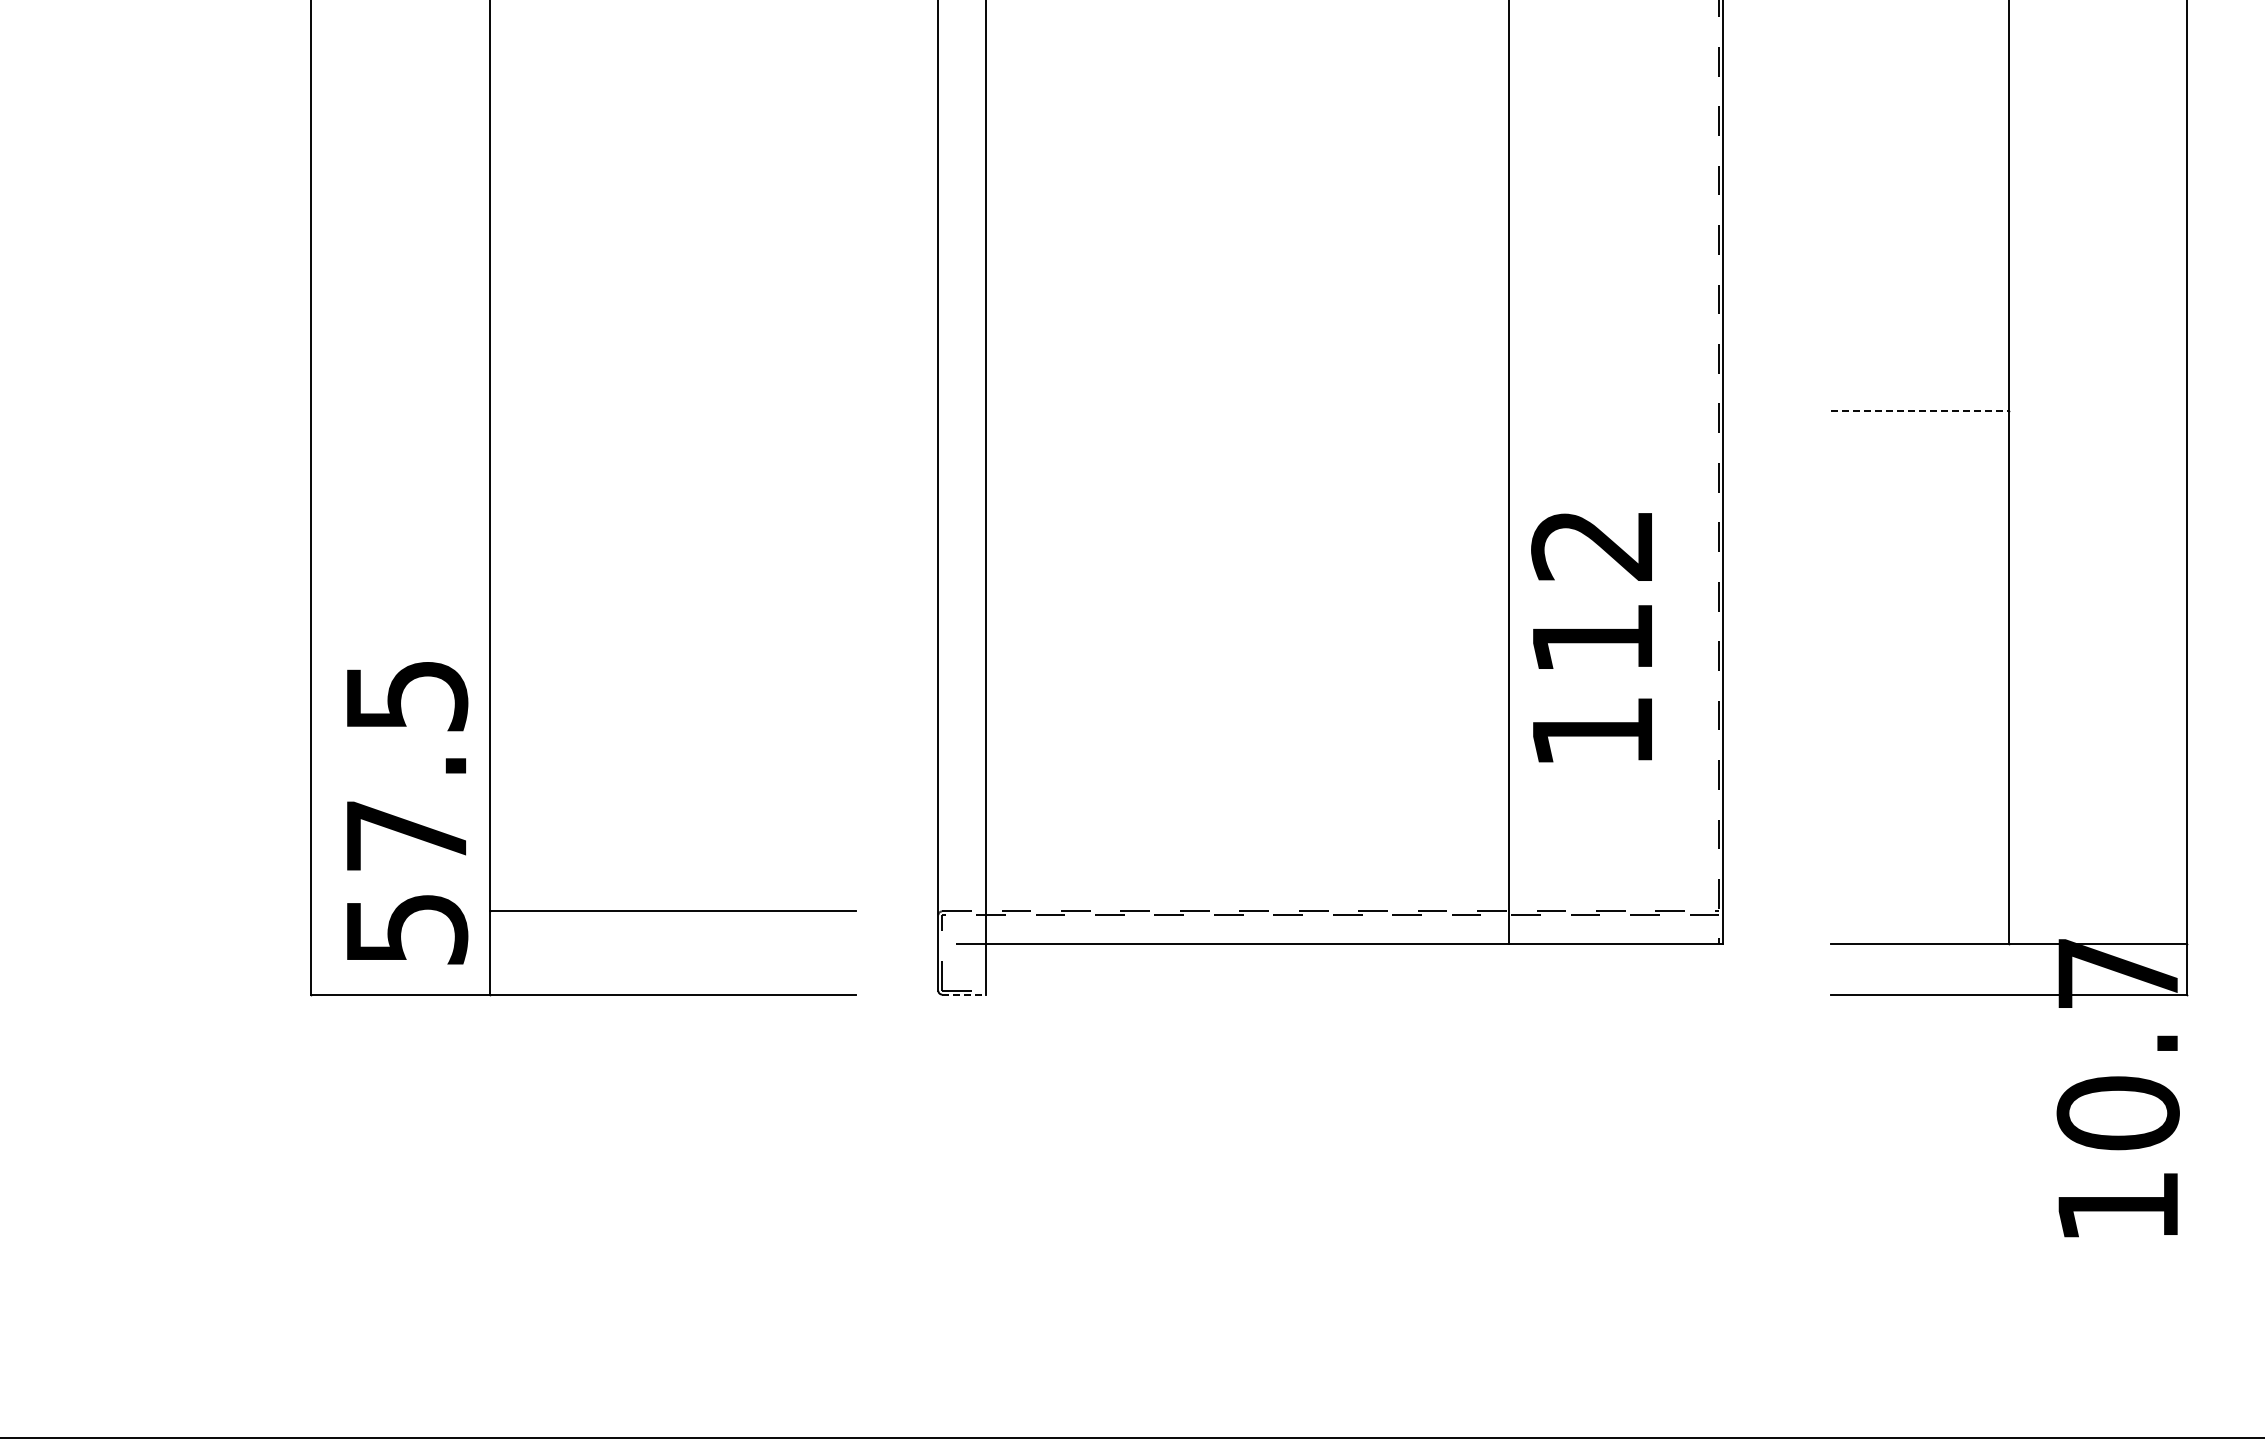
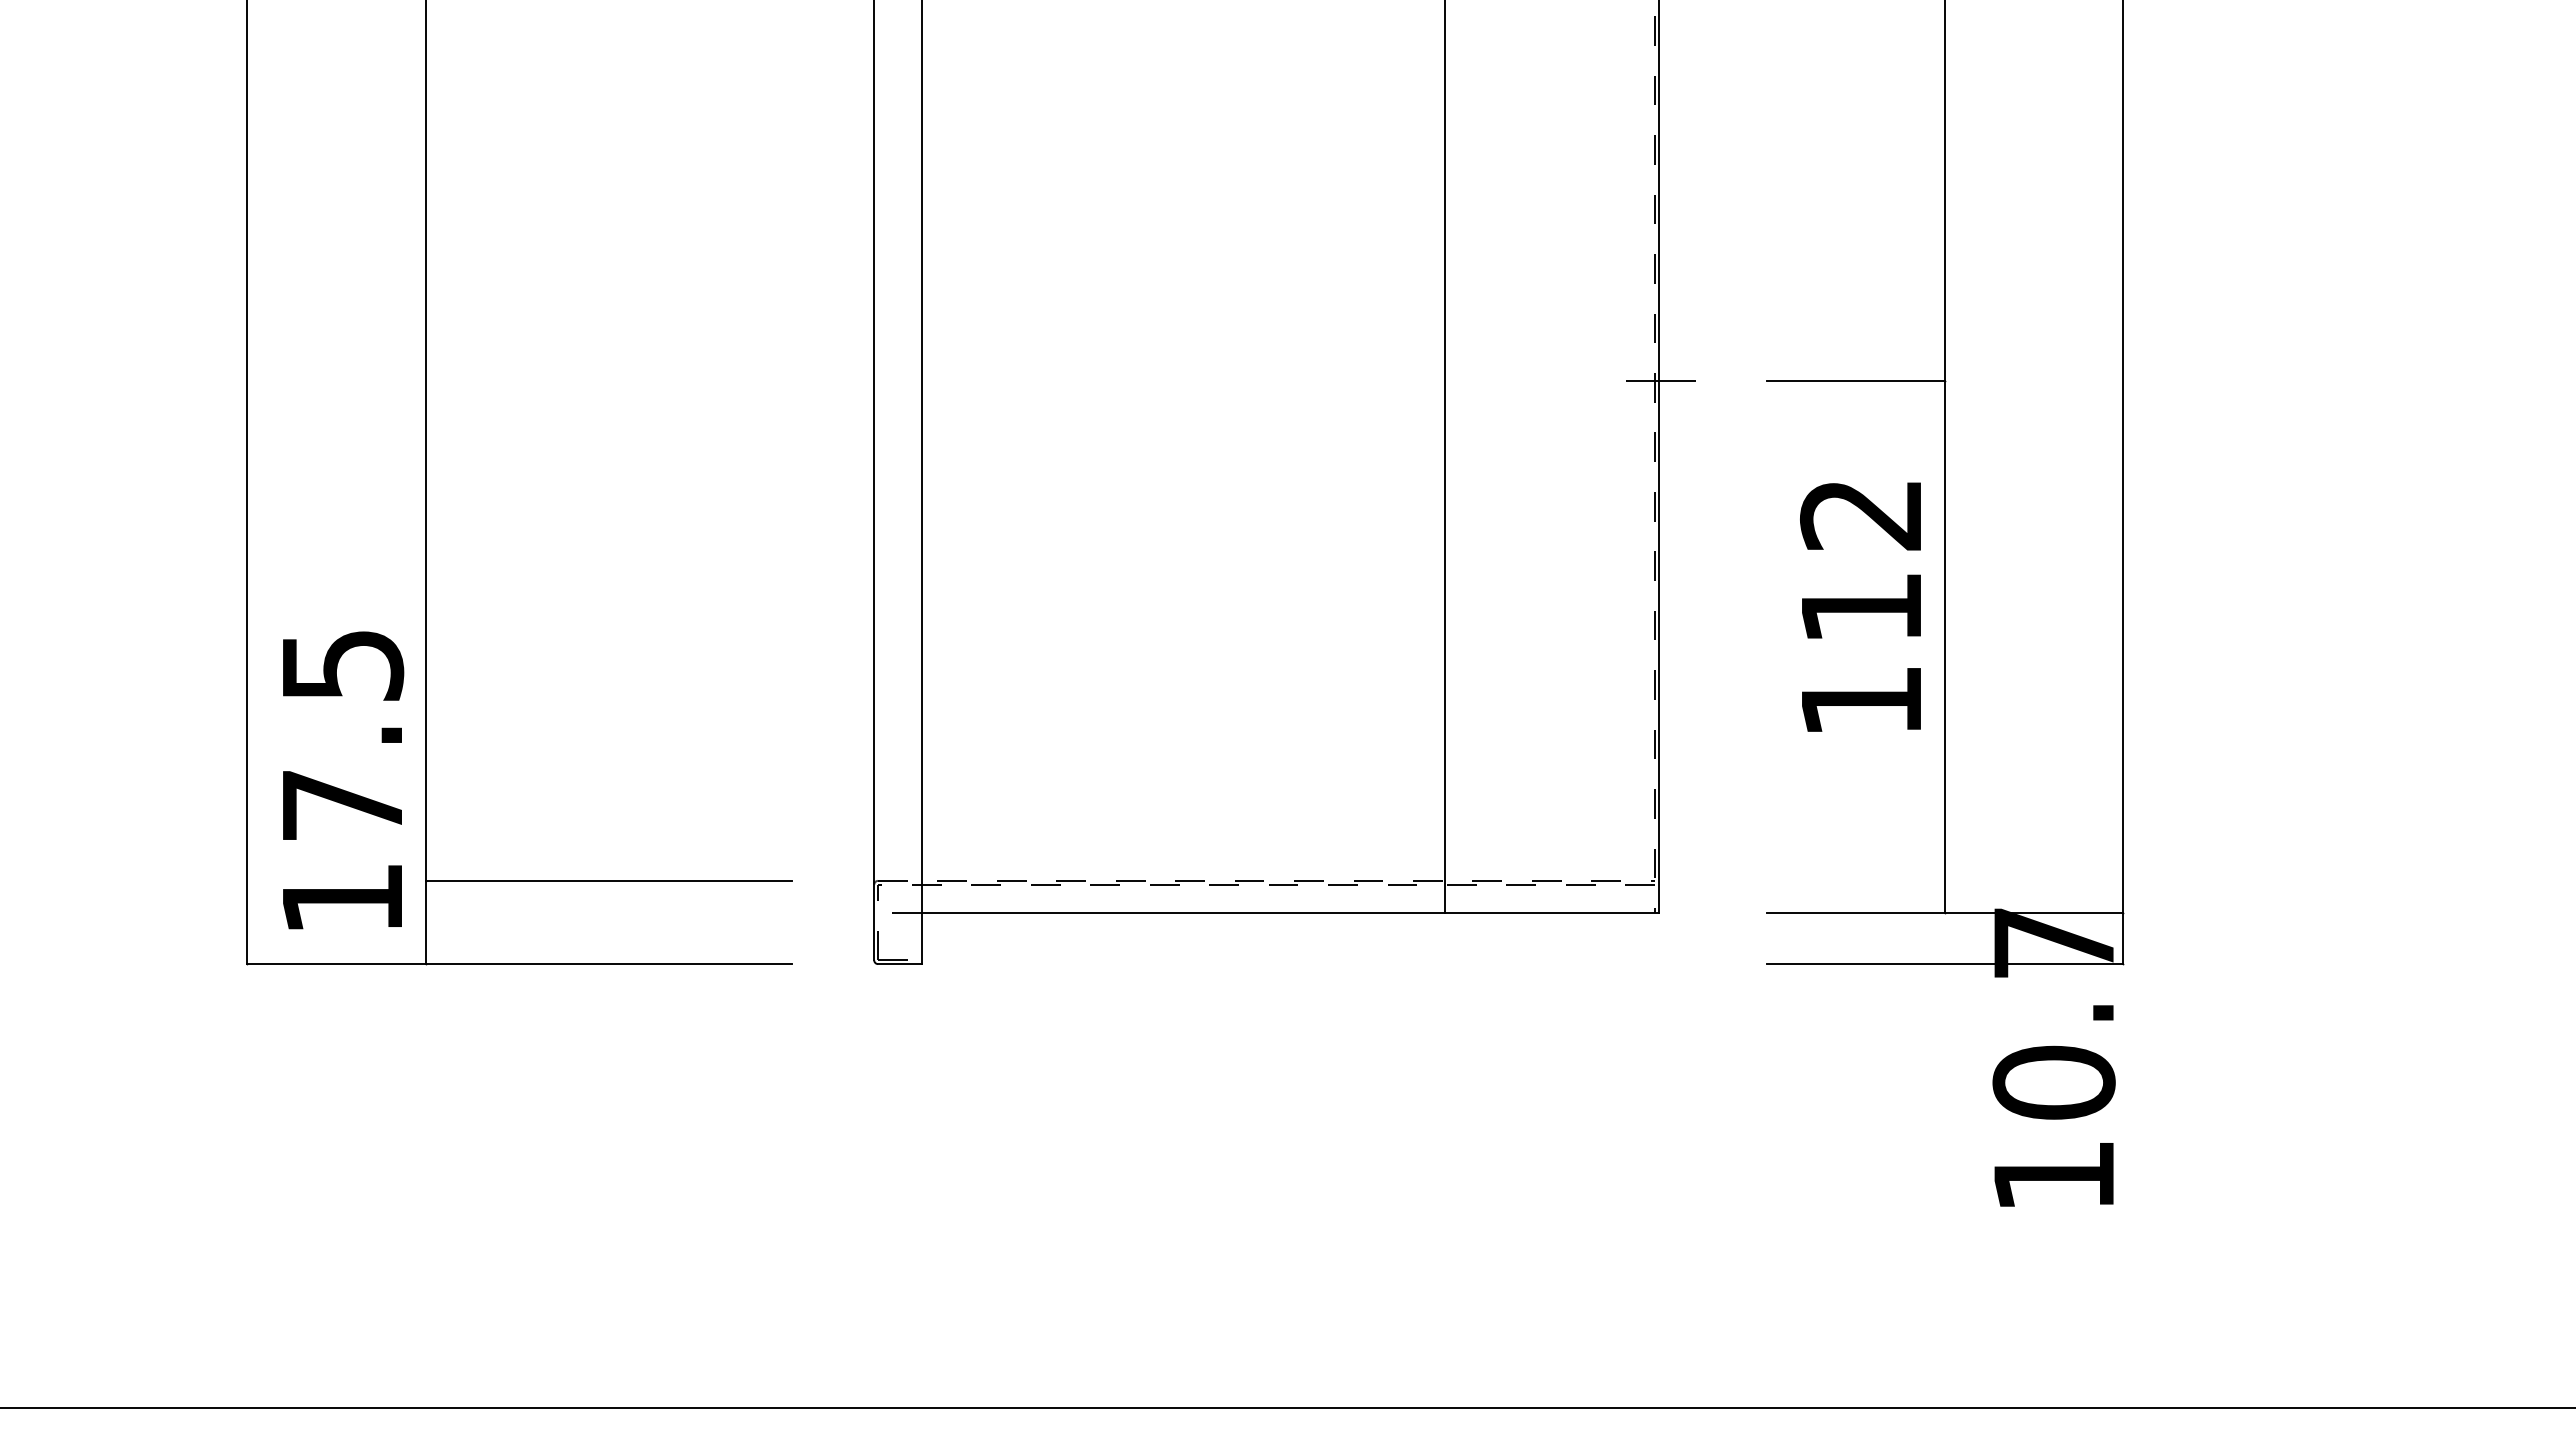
line: (1724, 411) -> (1660, 380), added
line: (1919, 411) -> (1855, 380), dashed -> solid
text: (1591, 637) -> (1860, 606), moved
text: (407, 929) -> (343, 898), 57.5 -> 17.5
line: (963, 995) -> (899, 964), dashed -> solid

